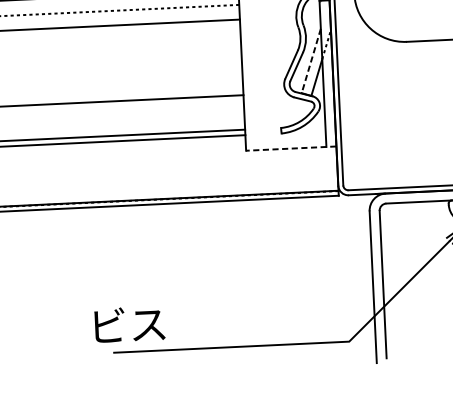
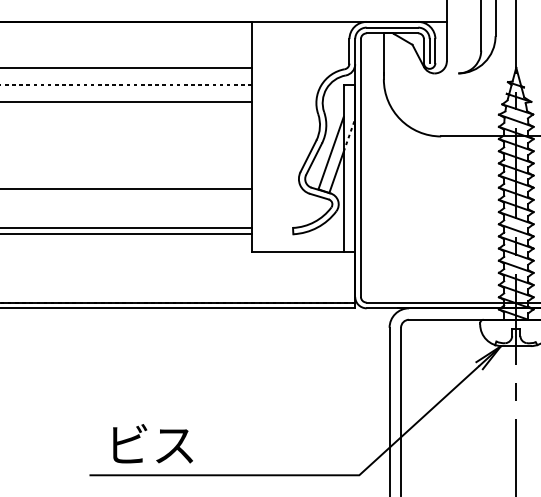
line: (310, 61) -> (330, 153), dashed -> solid
line: (291, 149) -> (303, 252), dashed -> solid
text: (129, 324) -> (152, 443), moved

